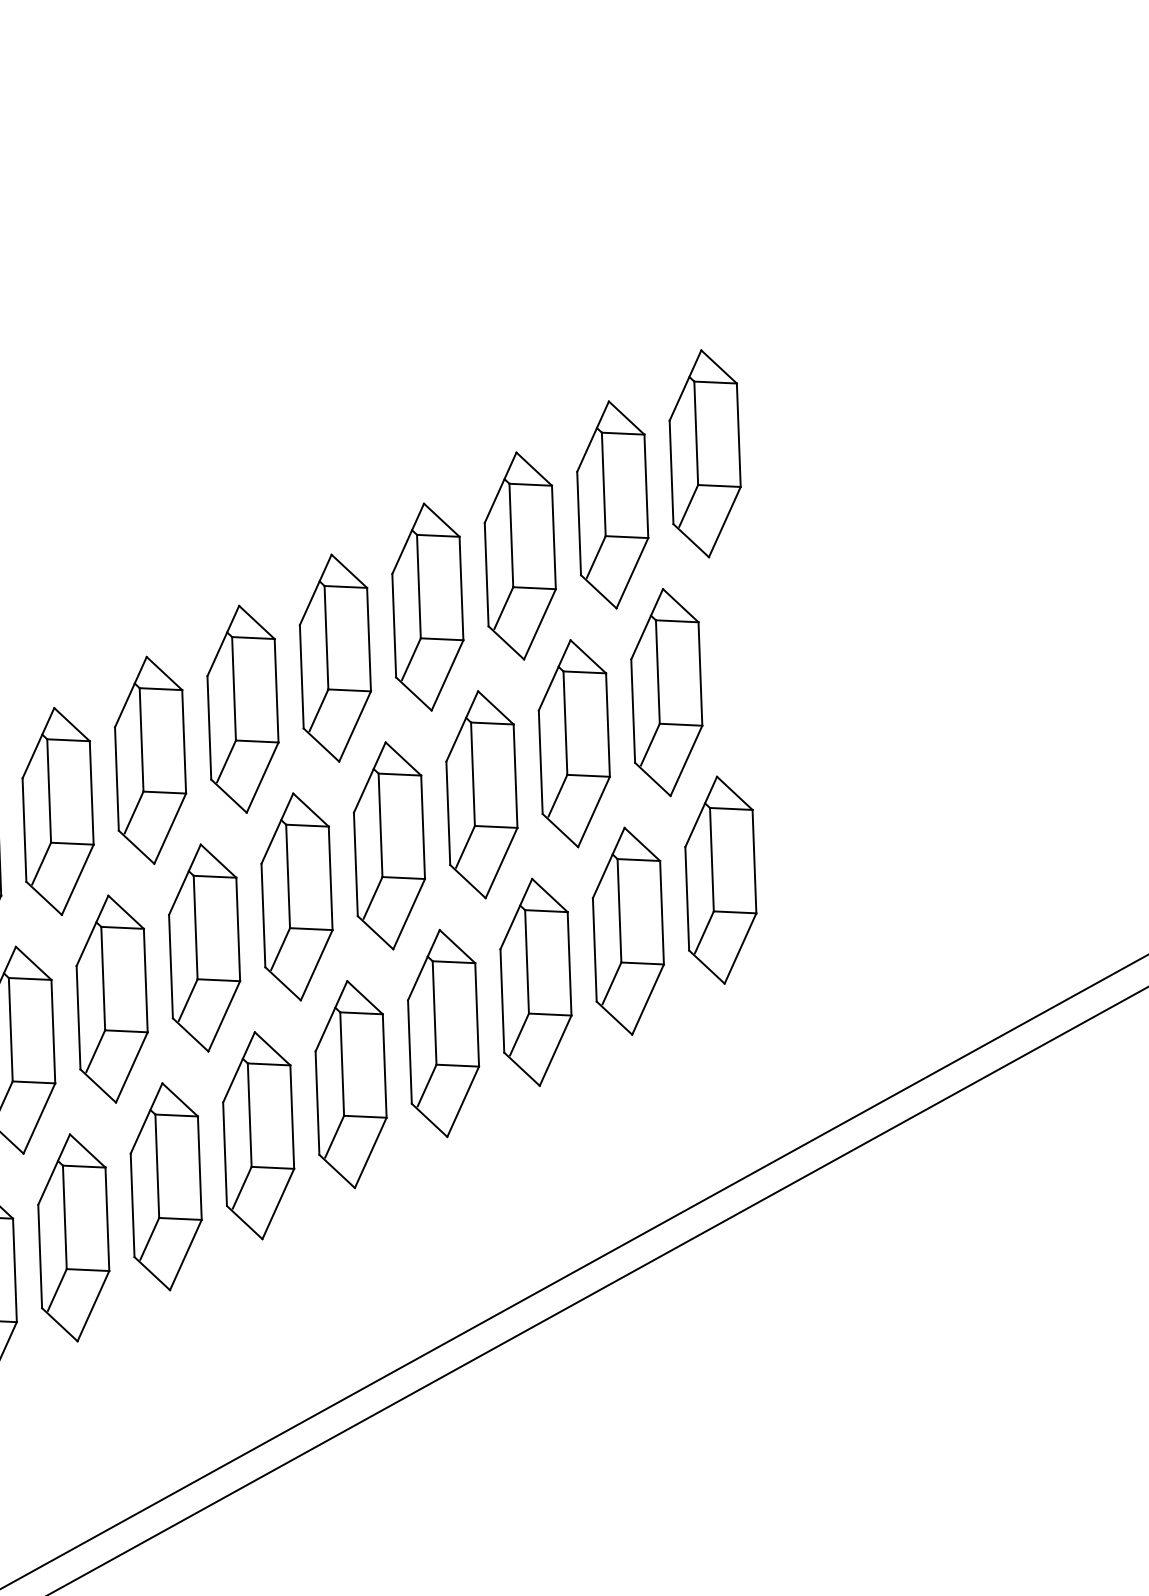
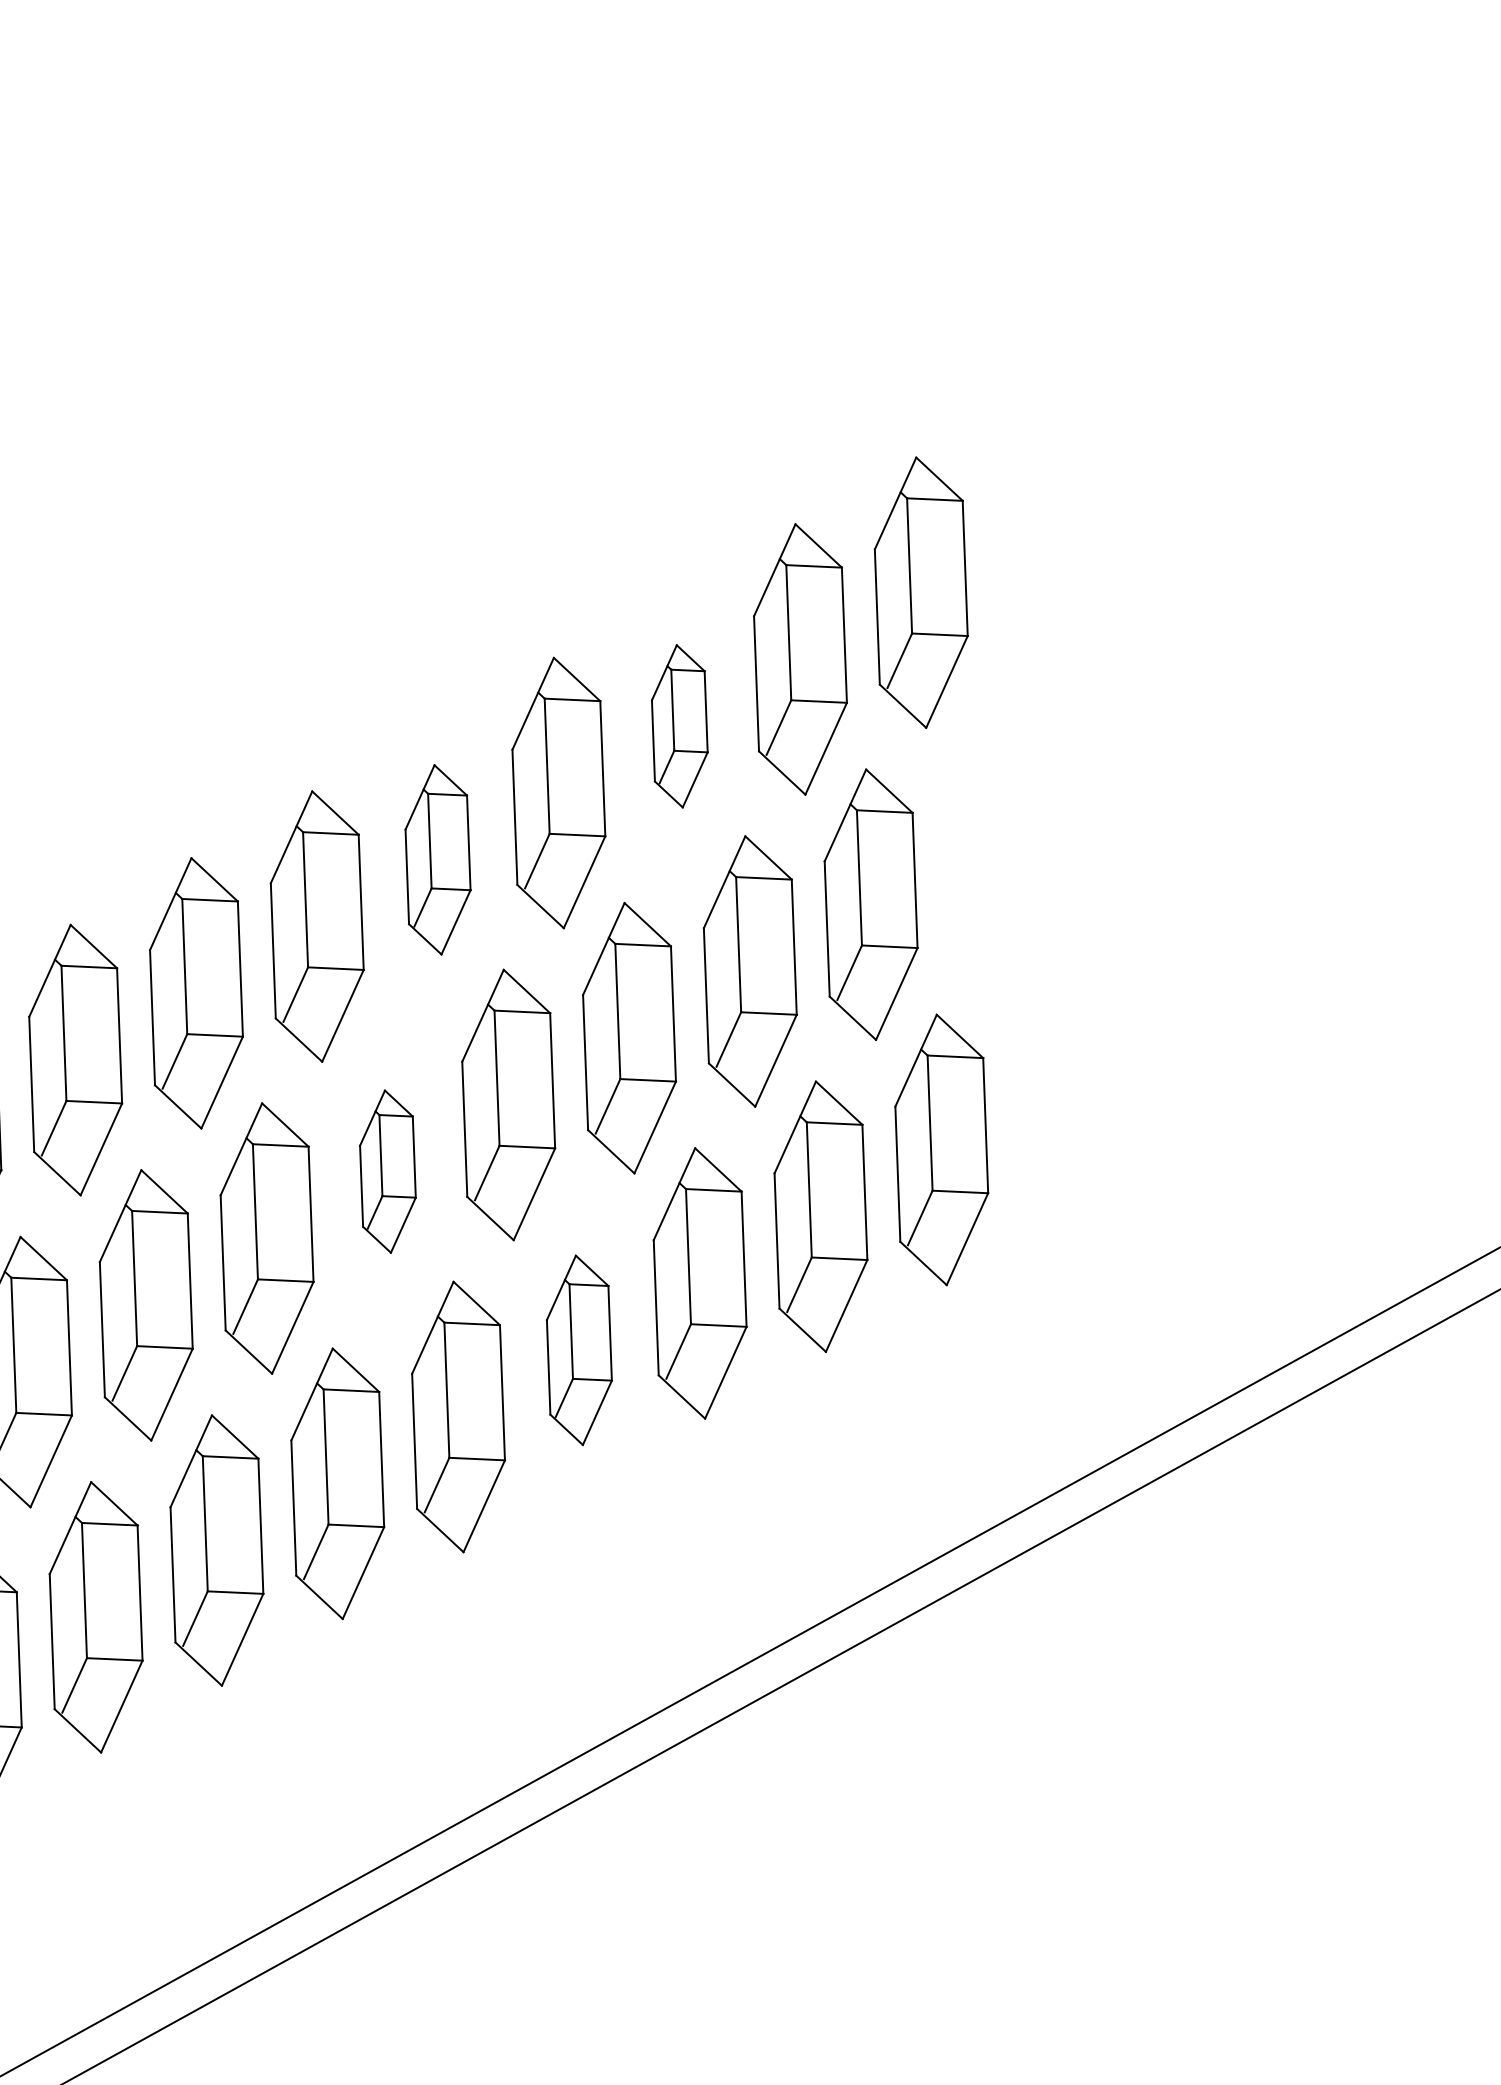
part: (520, 556) -> (679, 726), size x0.6
part: (334, 657) -> (437, 859), size x0.7
part: (296, 896) -> (387, 1171), size x0.6
part: (443, 1033) -> (579, 1350), size x0.7

